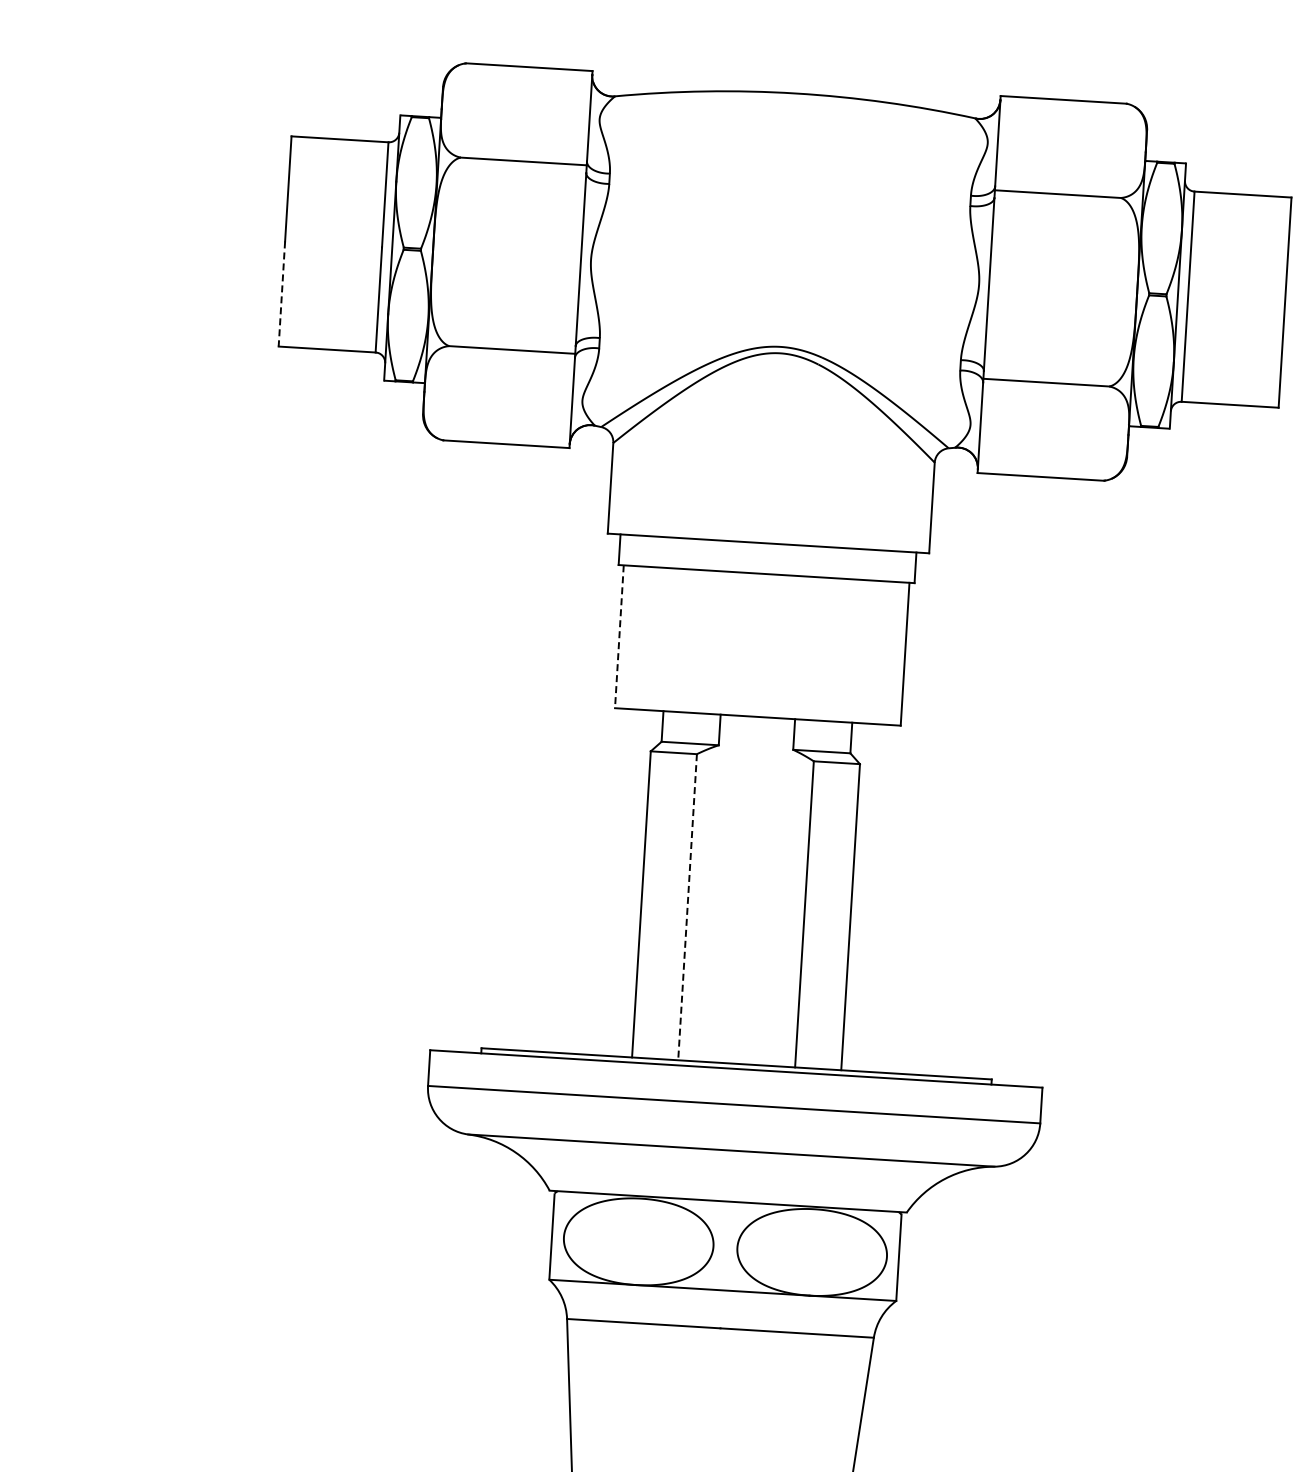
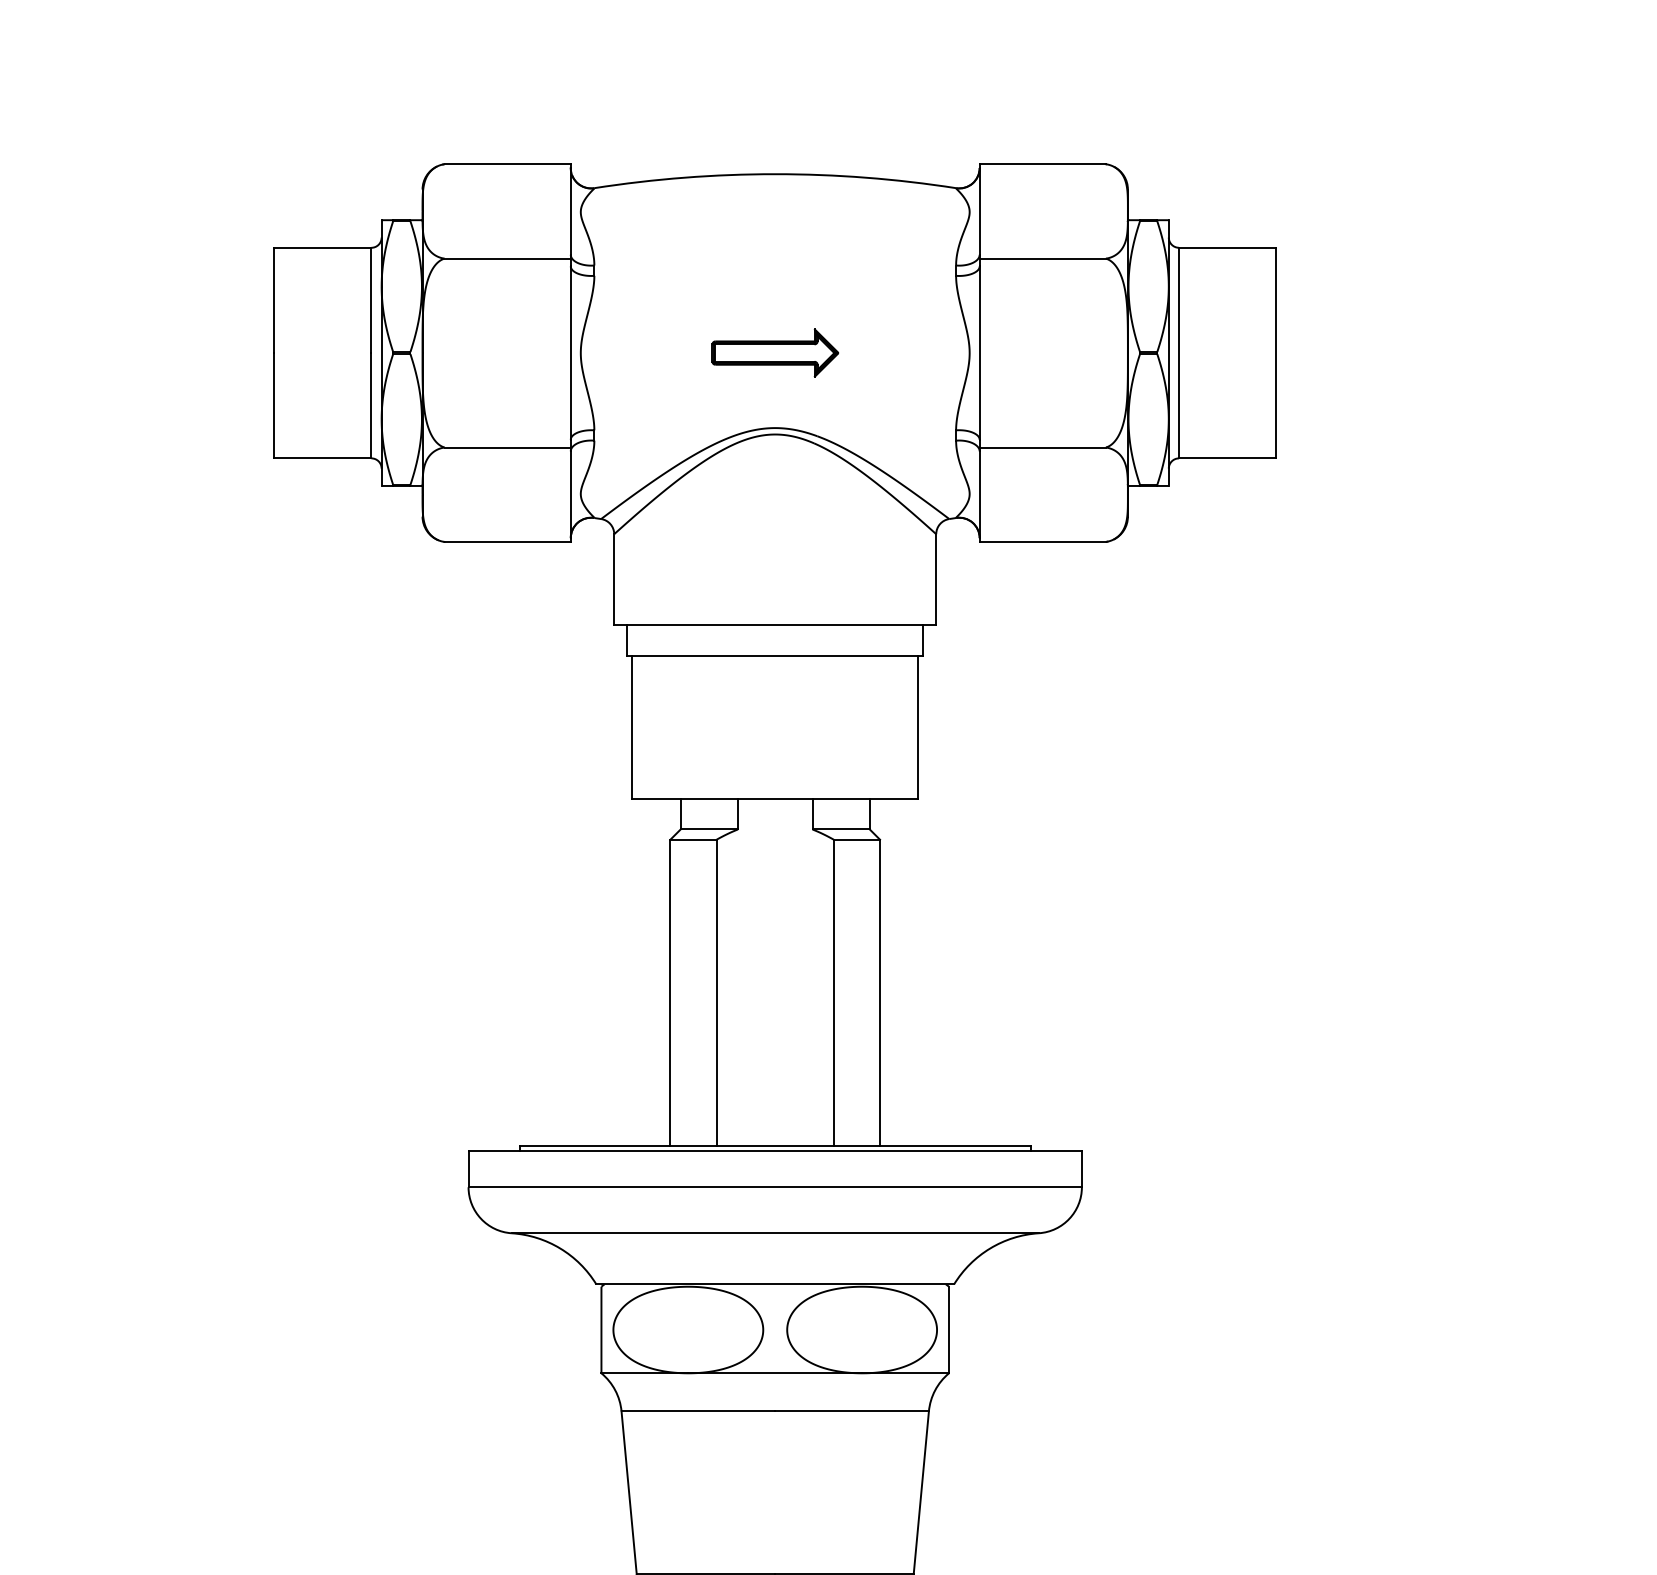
part: (784, 271) -> (774, 352), added
line: (282, 293) -> (274, 405), dashed -> solid
line: (619, 637) -> (632, 727), dashed -> solid
line: (687, 907) -> (716, 993), dashed -> solid

